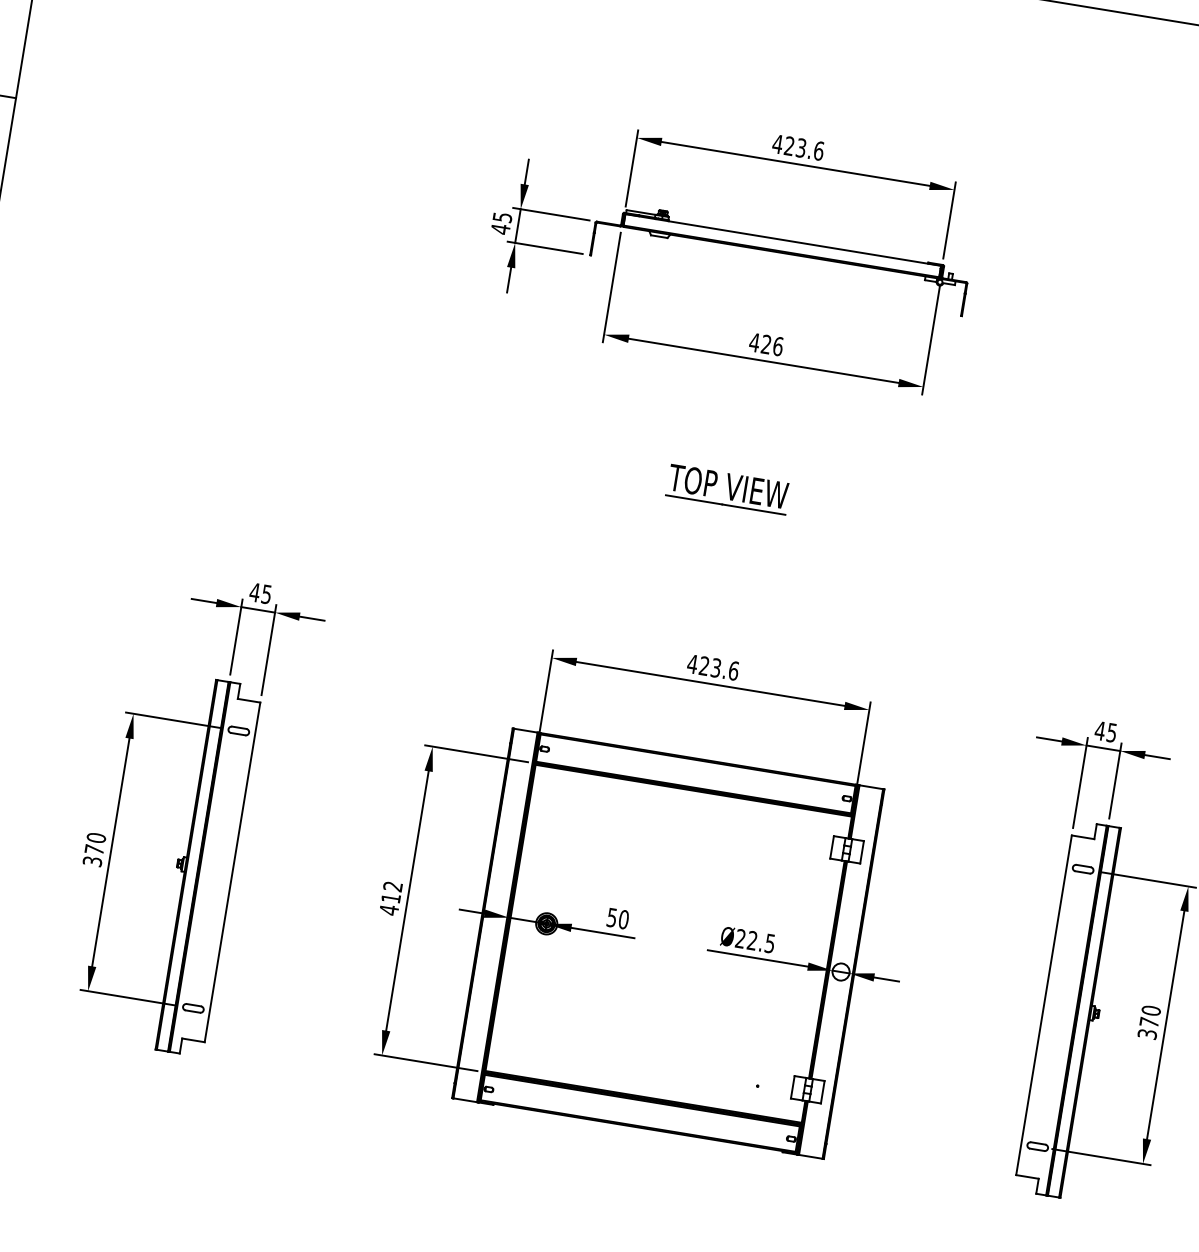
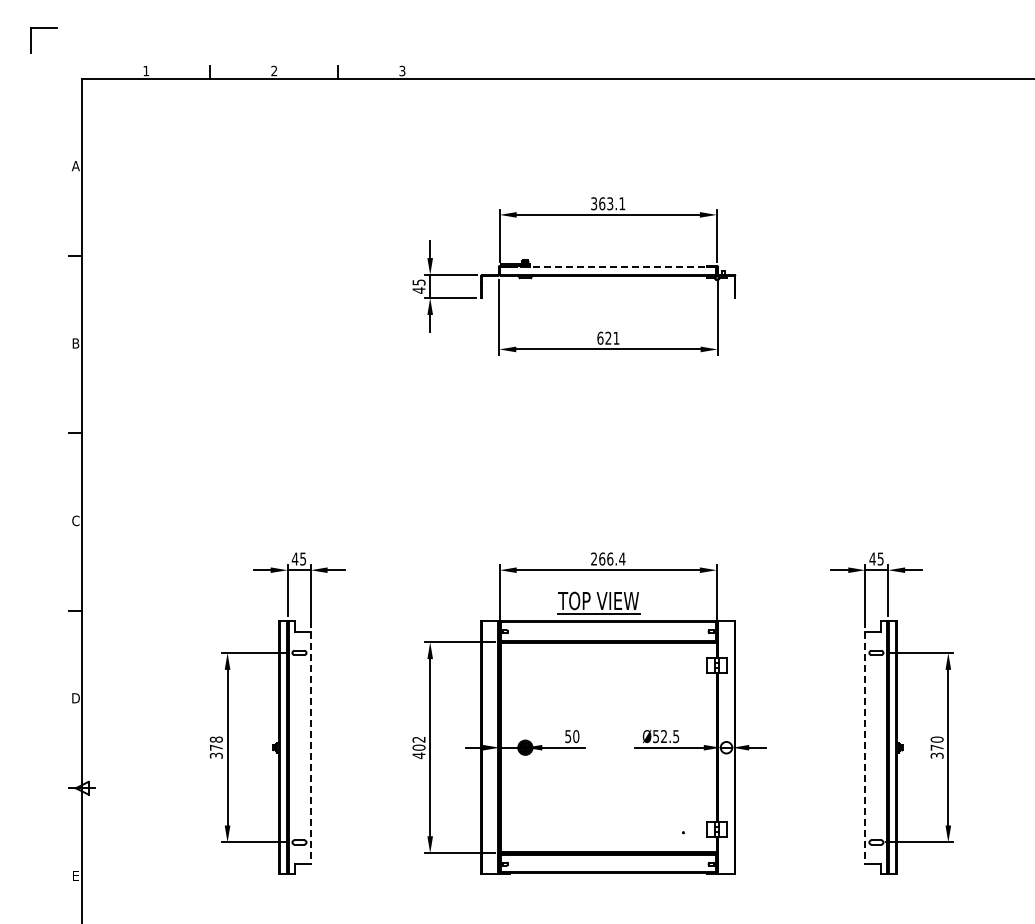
text: (797, 147) -> (607, 203), 423.6 -> 363.1
line: (783, 239) -> (608, 266), solid -> dashed
text: (766, 343) -> (608, 337), 426 -> 621
part: (727, 488) -> (598, 602), moved
text: (712, 666) -> (607, 558), 423.6 -> 266.4
text: (96, 837) -> (216, 739), 370 -> 378
line: (232, 873) -> (310, 748), solid -> dashed
text: (390, 897) -> (418, 747), 412 -> 402
text: (739, 938) -> (655, 736), Ø22.5 -> Ø52.5
line: (1044, 1006) -> (865, 748), solid -> dashed

